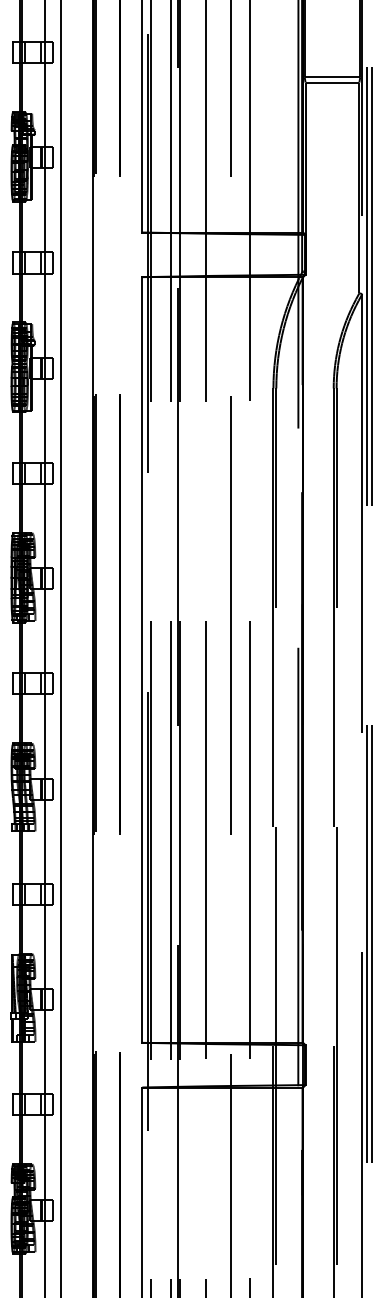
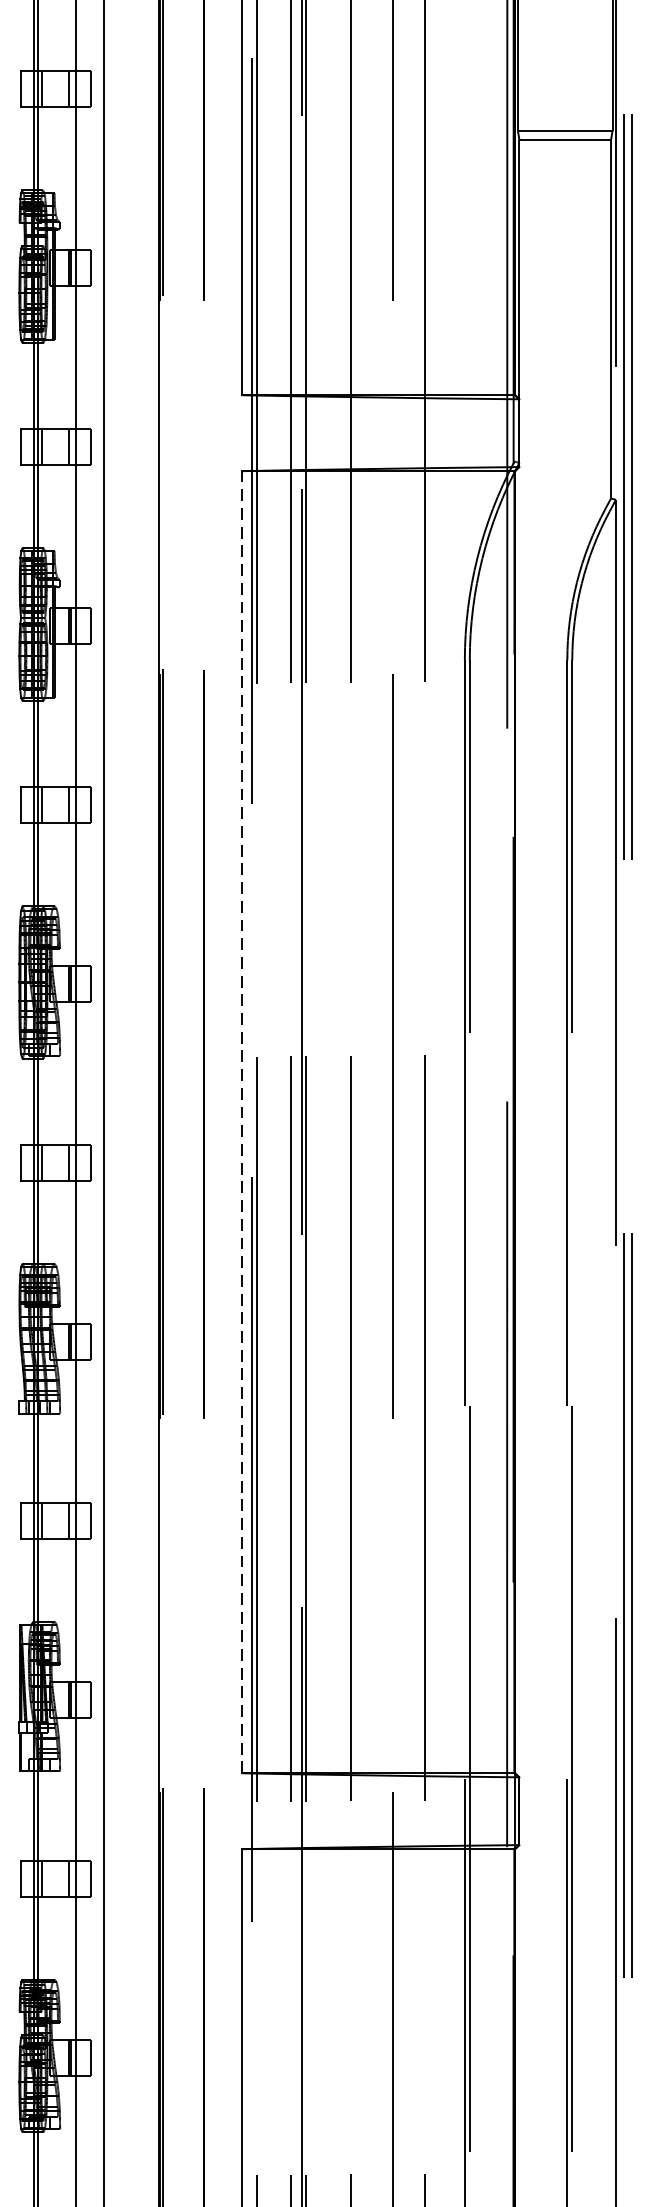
line: (142, 660) -> (242, 1123), solid -> dashed

